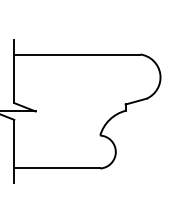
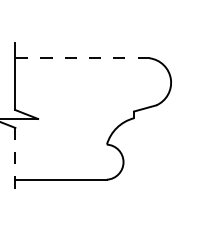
line: (77, 54) -> (82, 58), solid -> dashed
line: (14, 151) -> (15, 161), solid -> dashed

